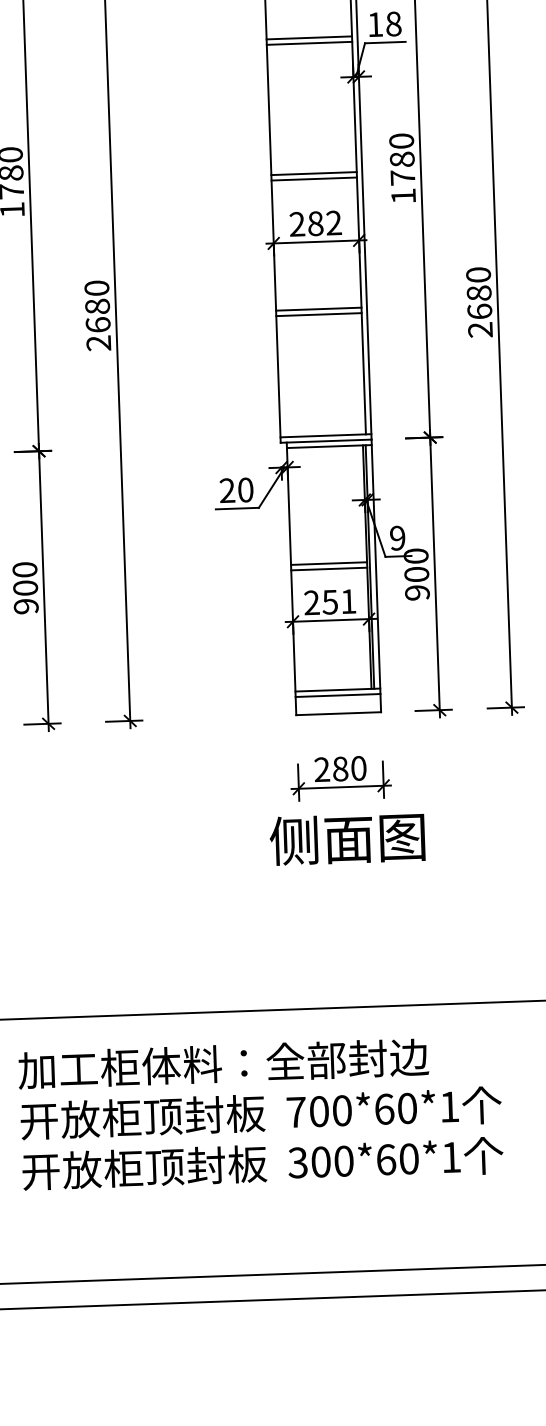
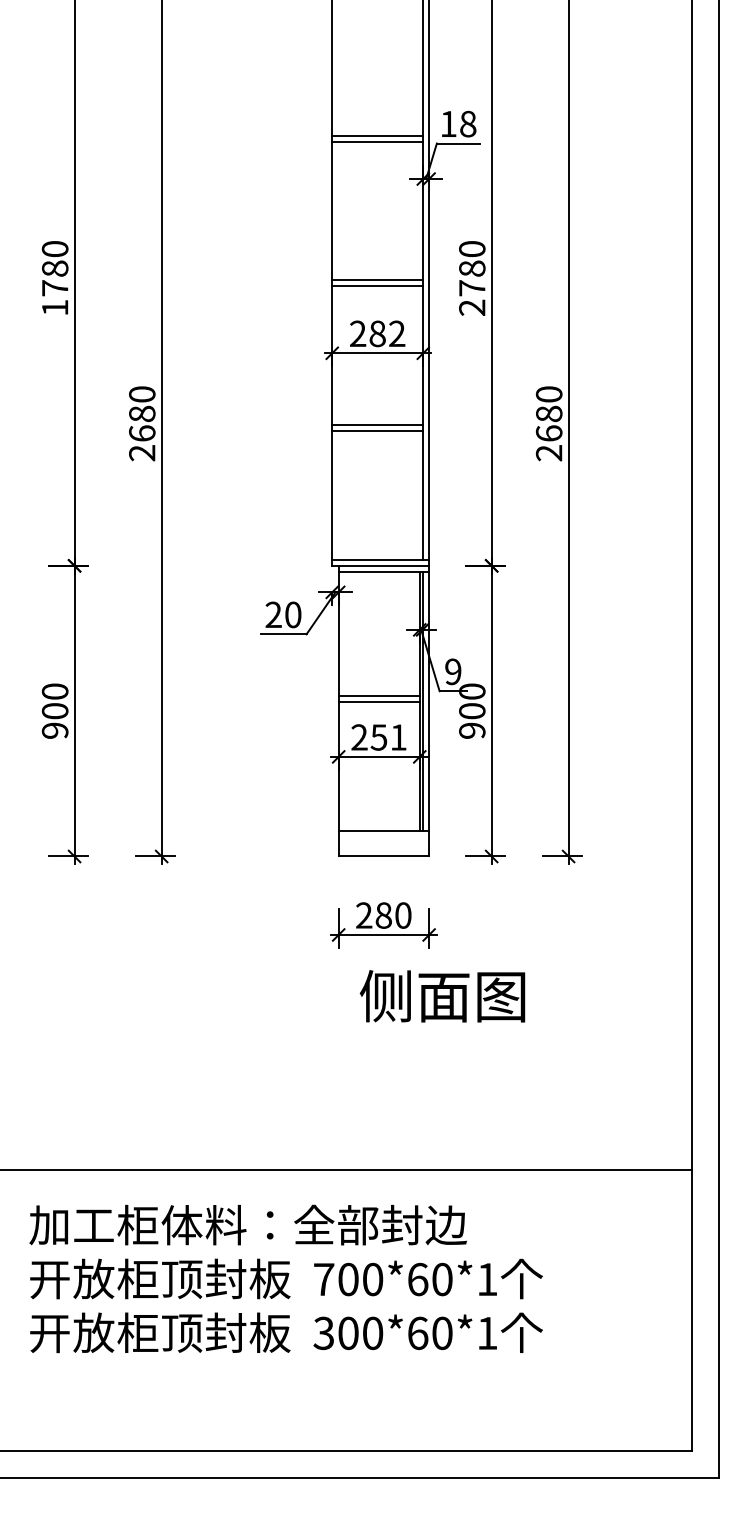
text: (403, 195) -> (472, 307), 1780 -> 2780
line: (337, 695) -> (383, 837), removed
text: (347, 839) -> (442, 996), moved

